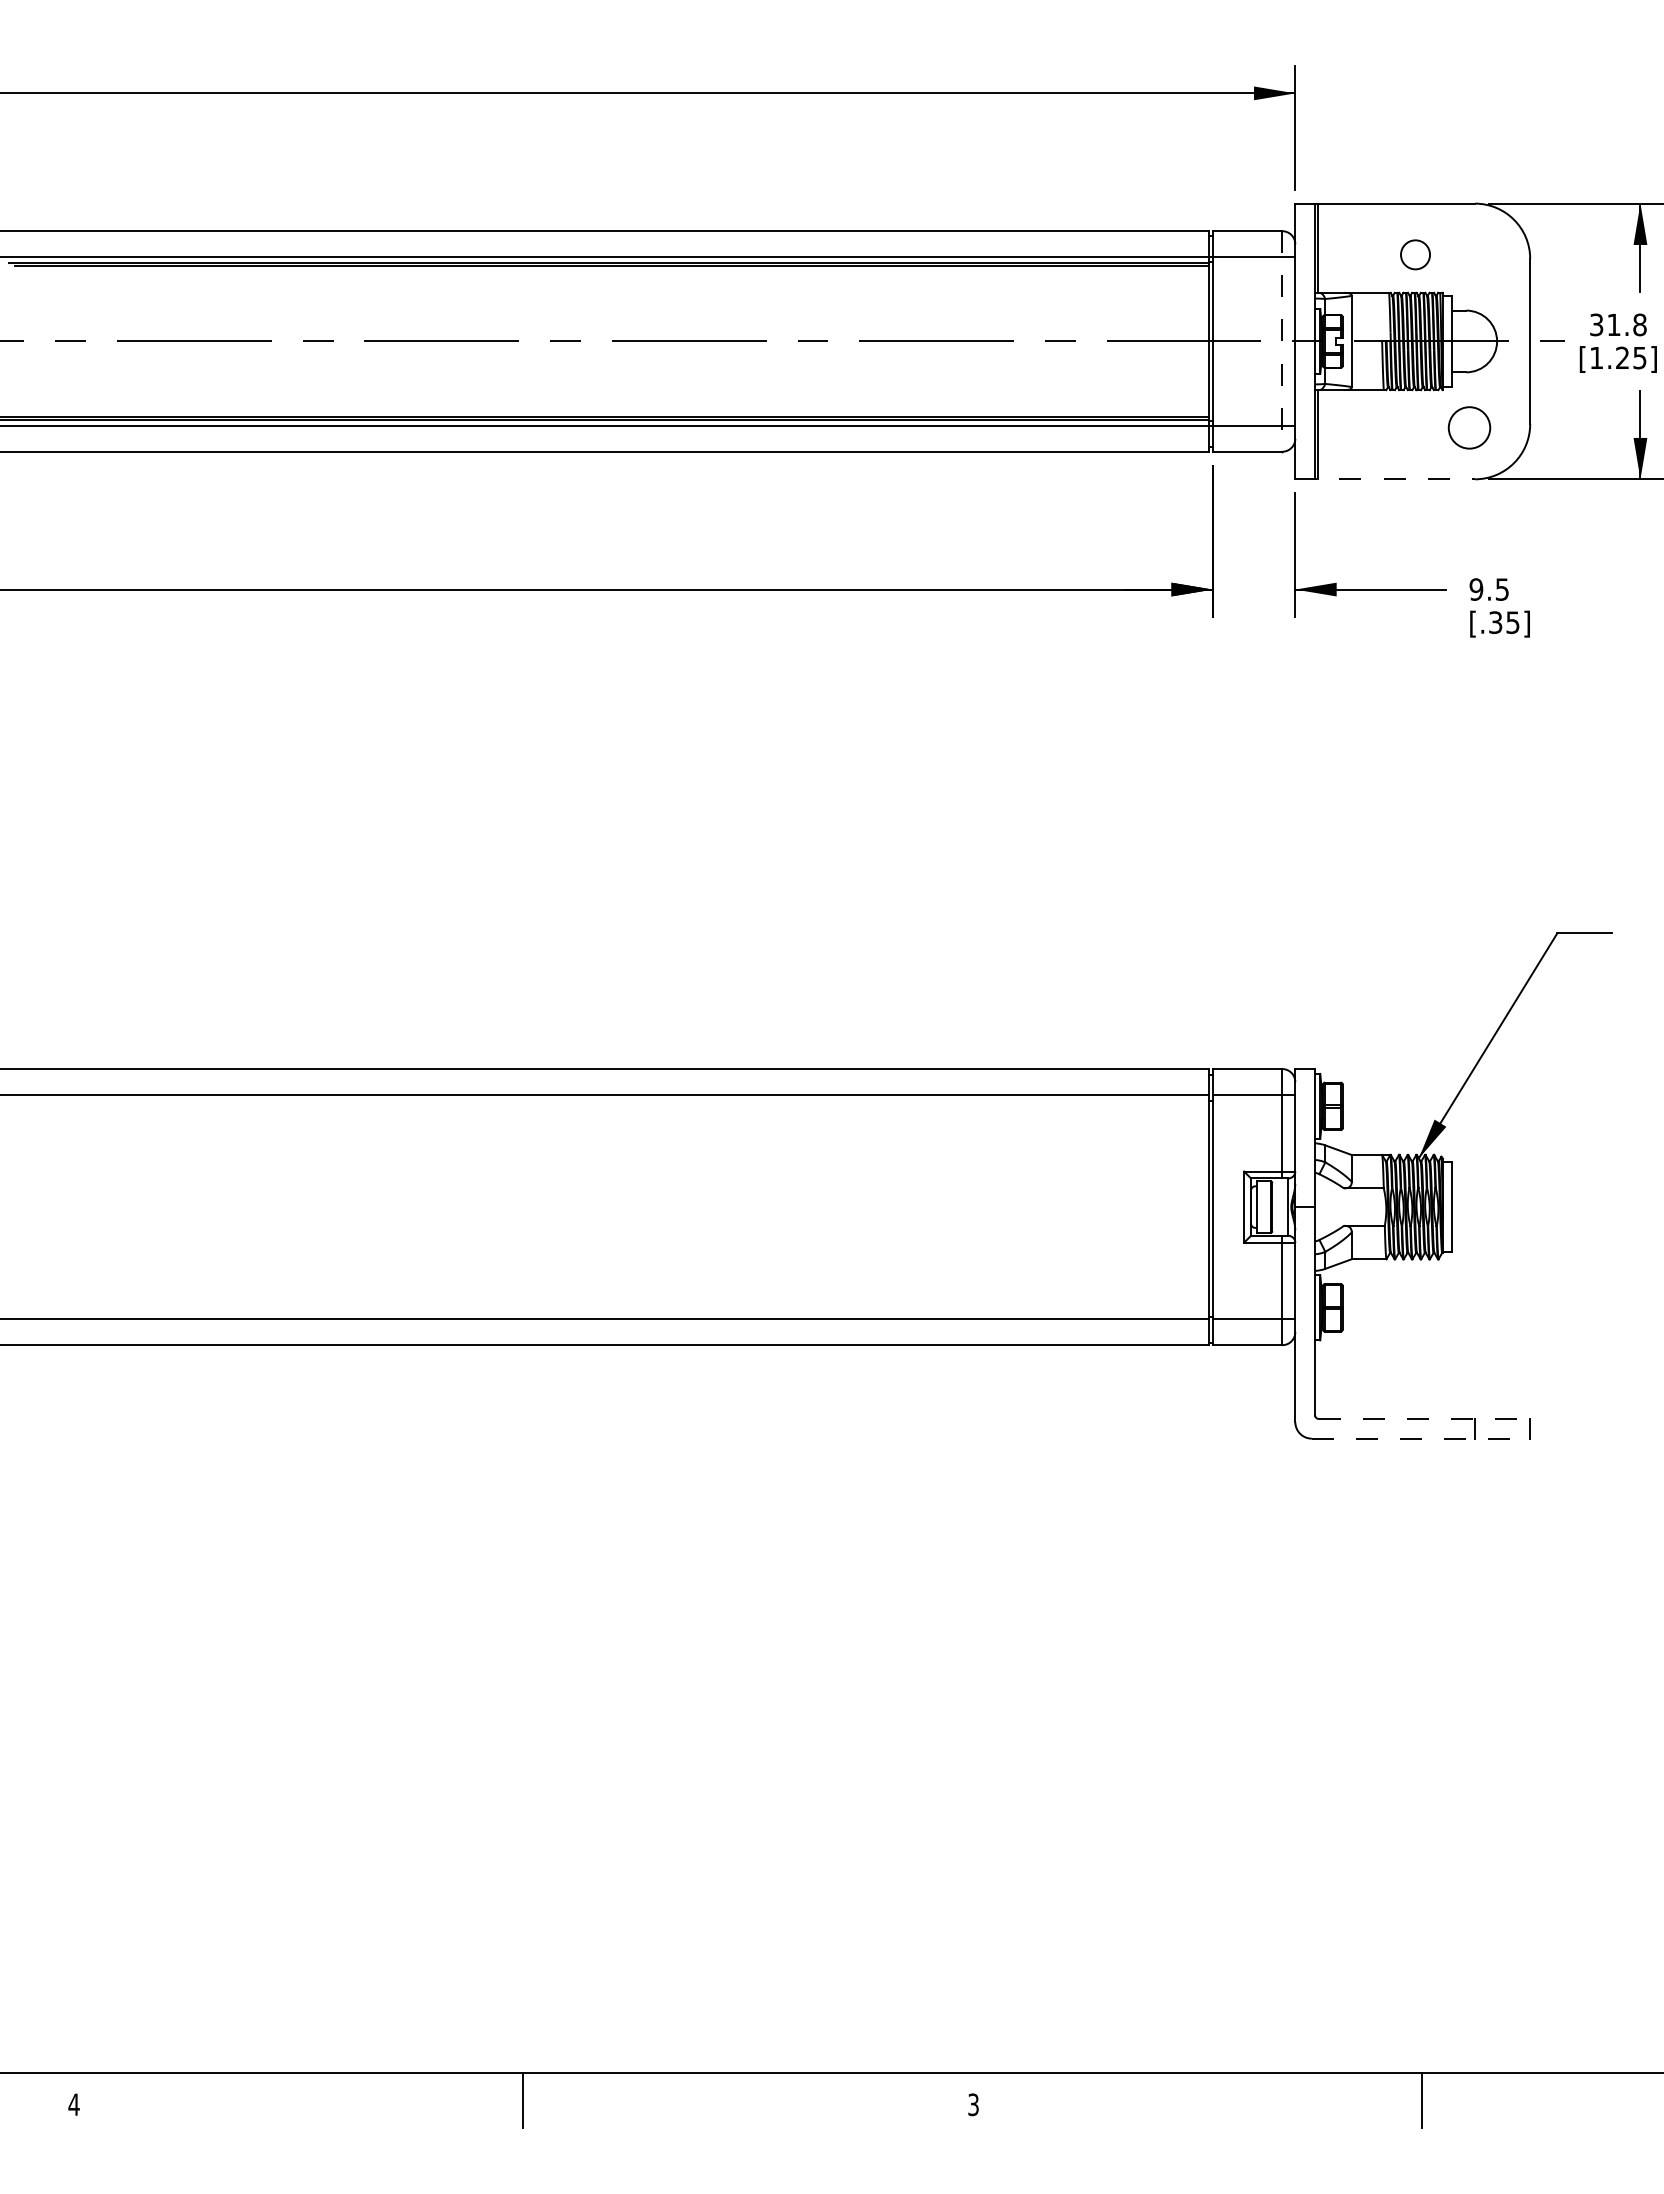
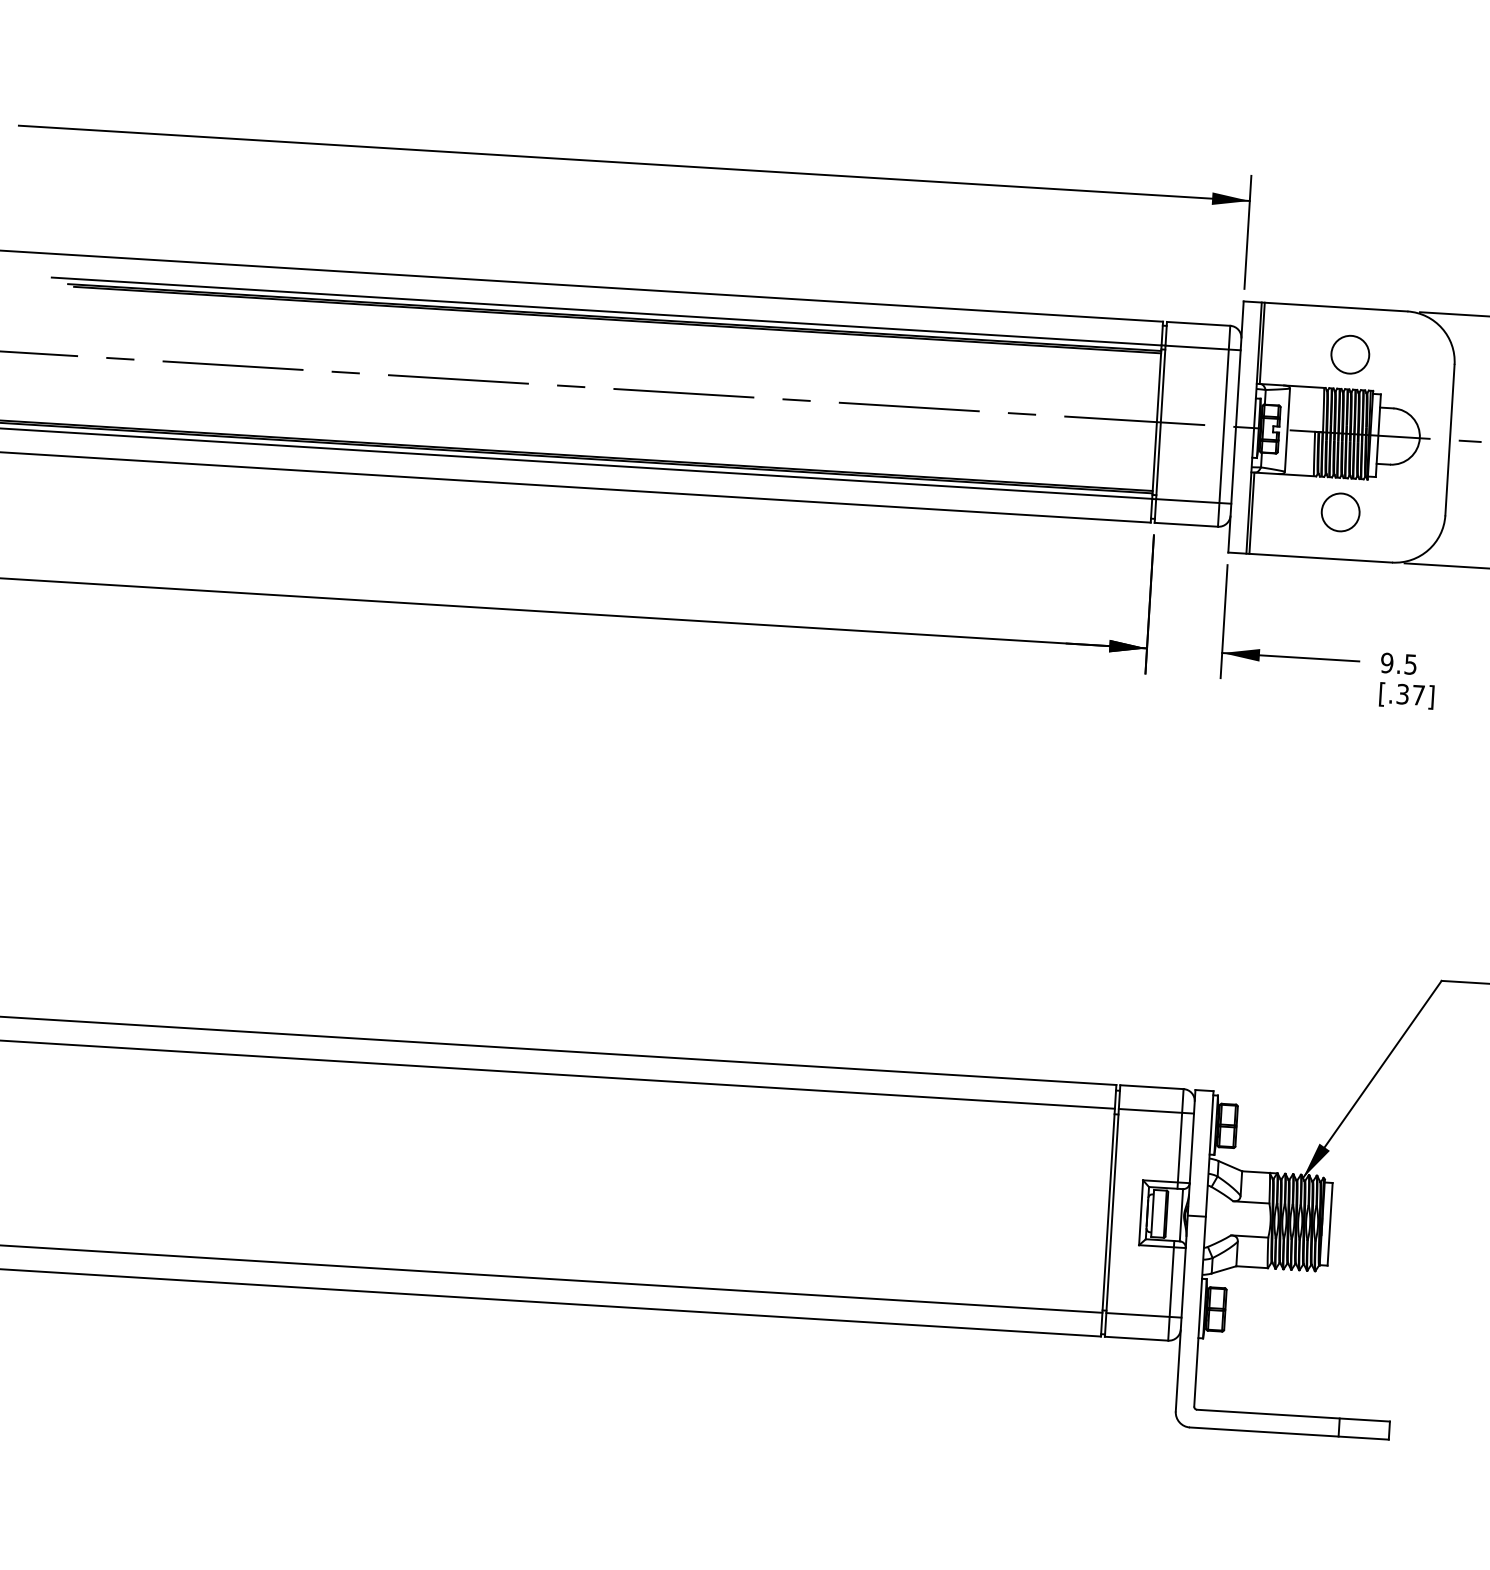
circle: (1415, 254) -> (1350, 354), size x1.43
line: (1282, 341) -> (1224, 426), dashed -> solid
circle: (1469, 427) -> (1340, 512), moved
line: (1385, 479) -> (1310, 557), dashed -> solid
text: (1512, 622) -> (1418, 695), [.35] -> [.37]
line: (1424, 1418) -> (1293, 1415), dashed -> solid
line: (1421, 1438) -> (1289, 1433), dashed -> solid

